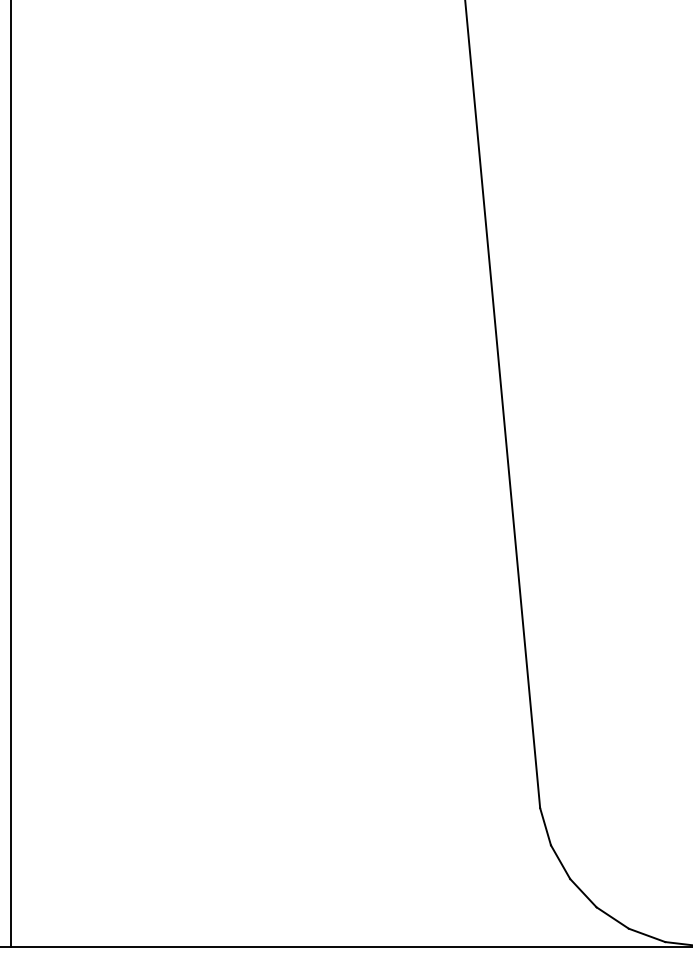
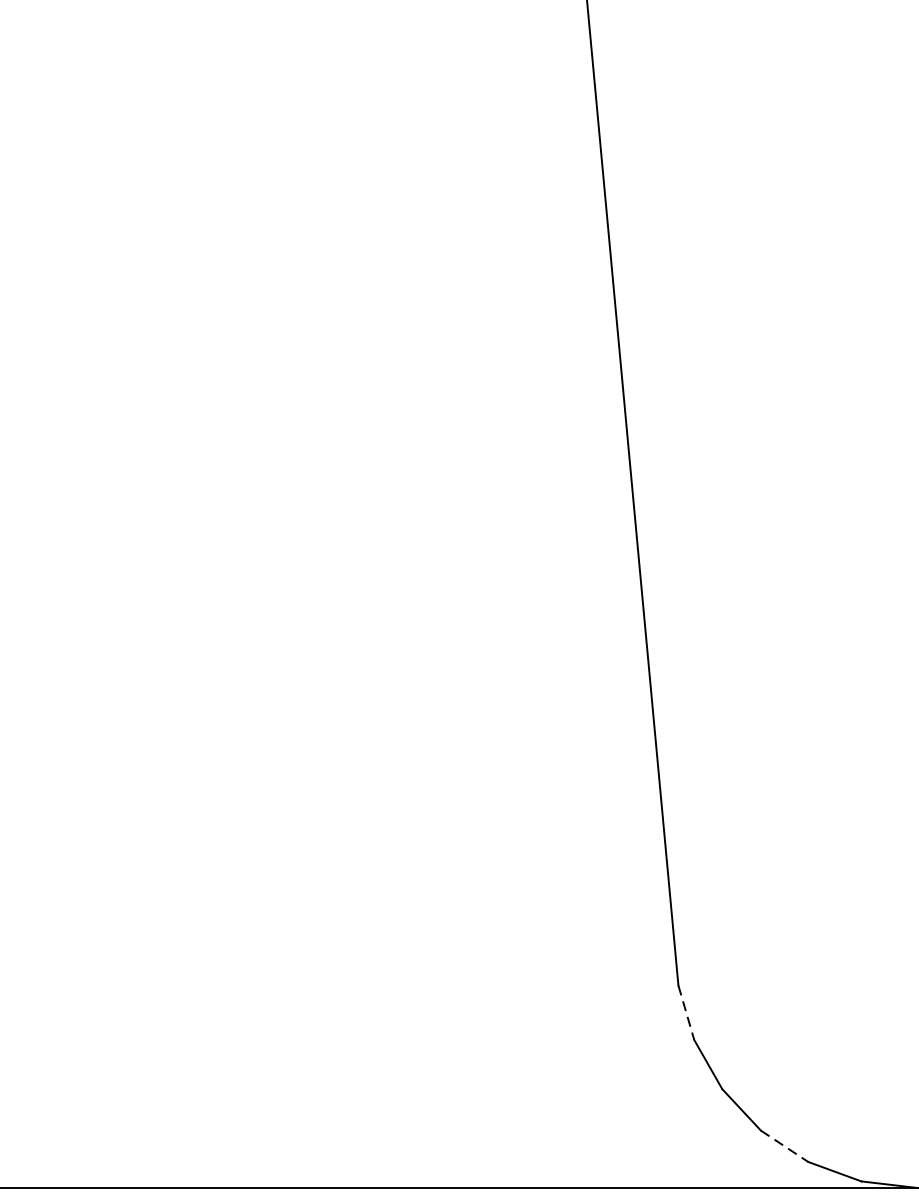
line: (545, 827) -> (686, 1013), solid -> dashed
line: (613, 918) -> (785, 1146), solid -> dashed

